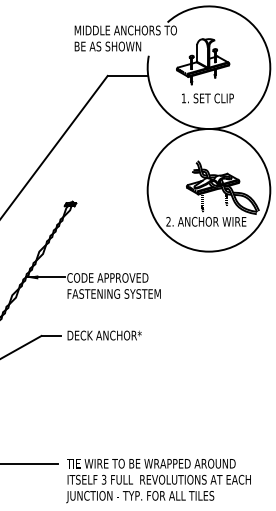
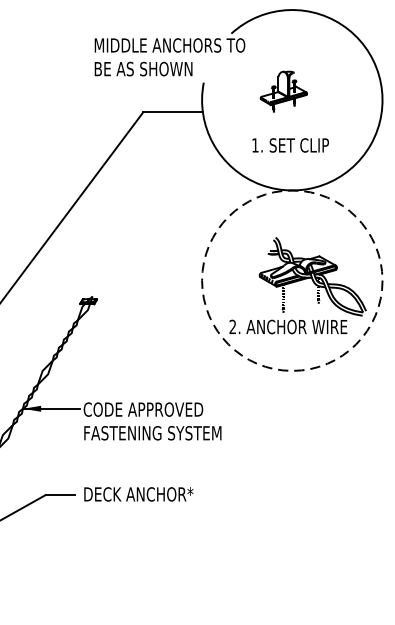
part: (203, 61) -> (284, 91), size x0.6
circle: (208, 190) -> (291, 280), solid -> dashed

